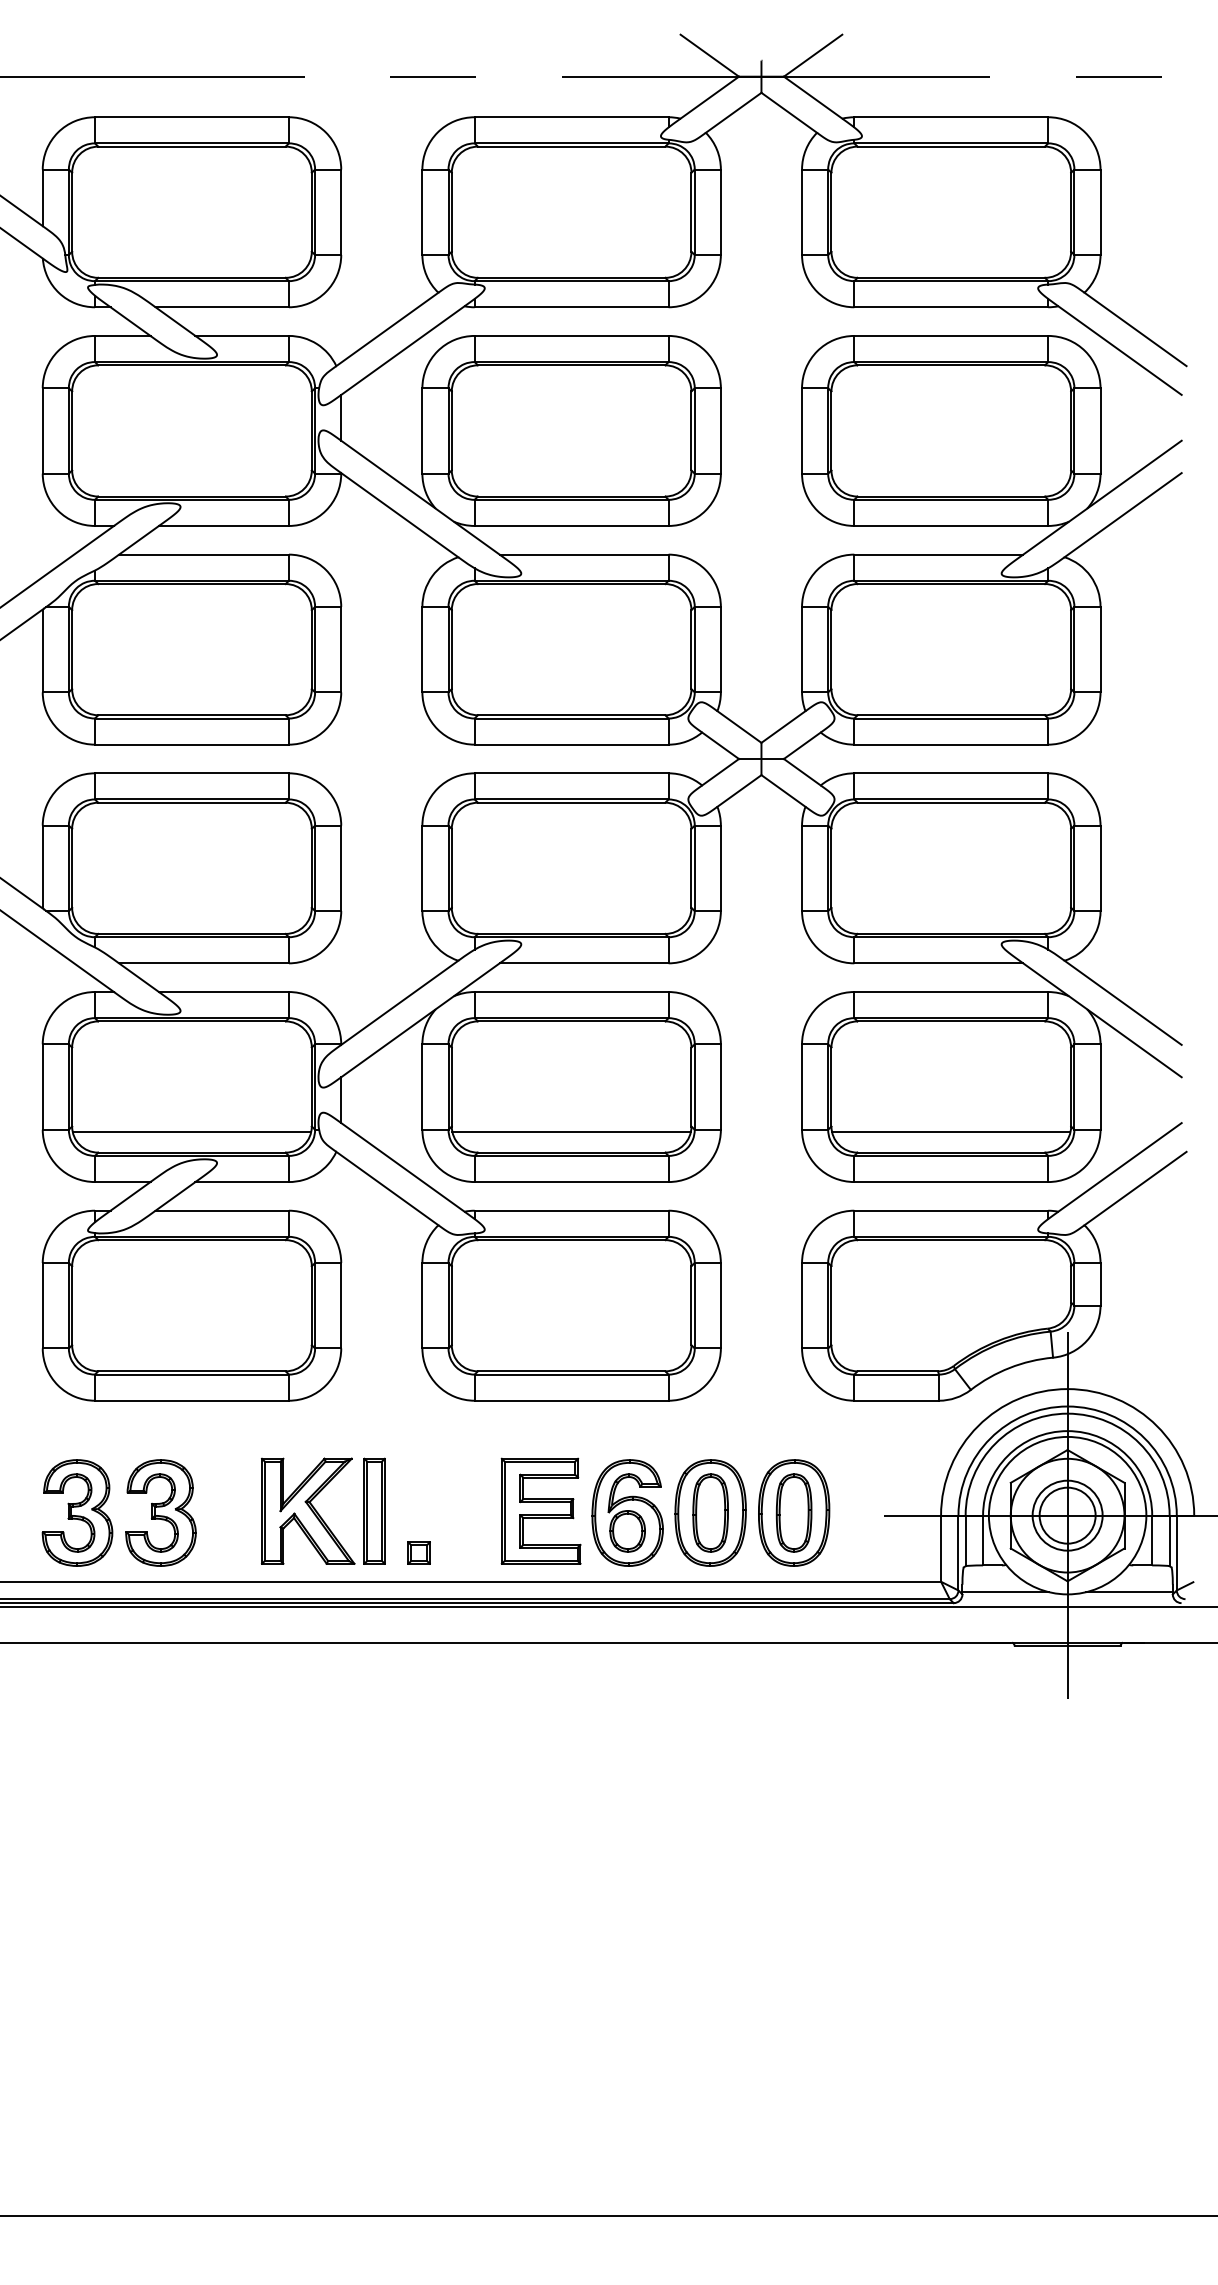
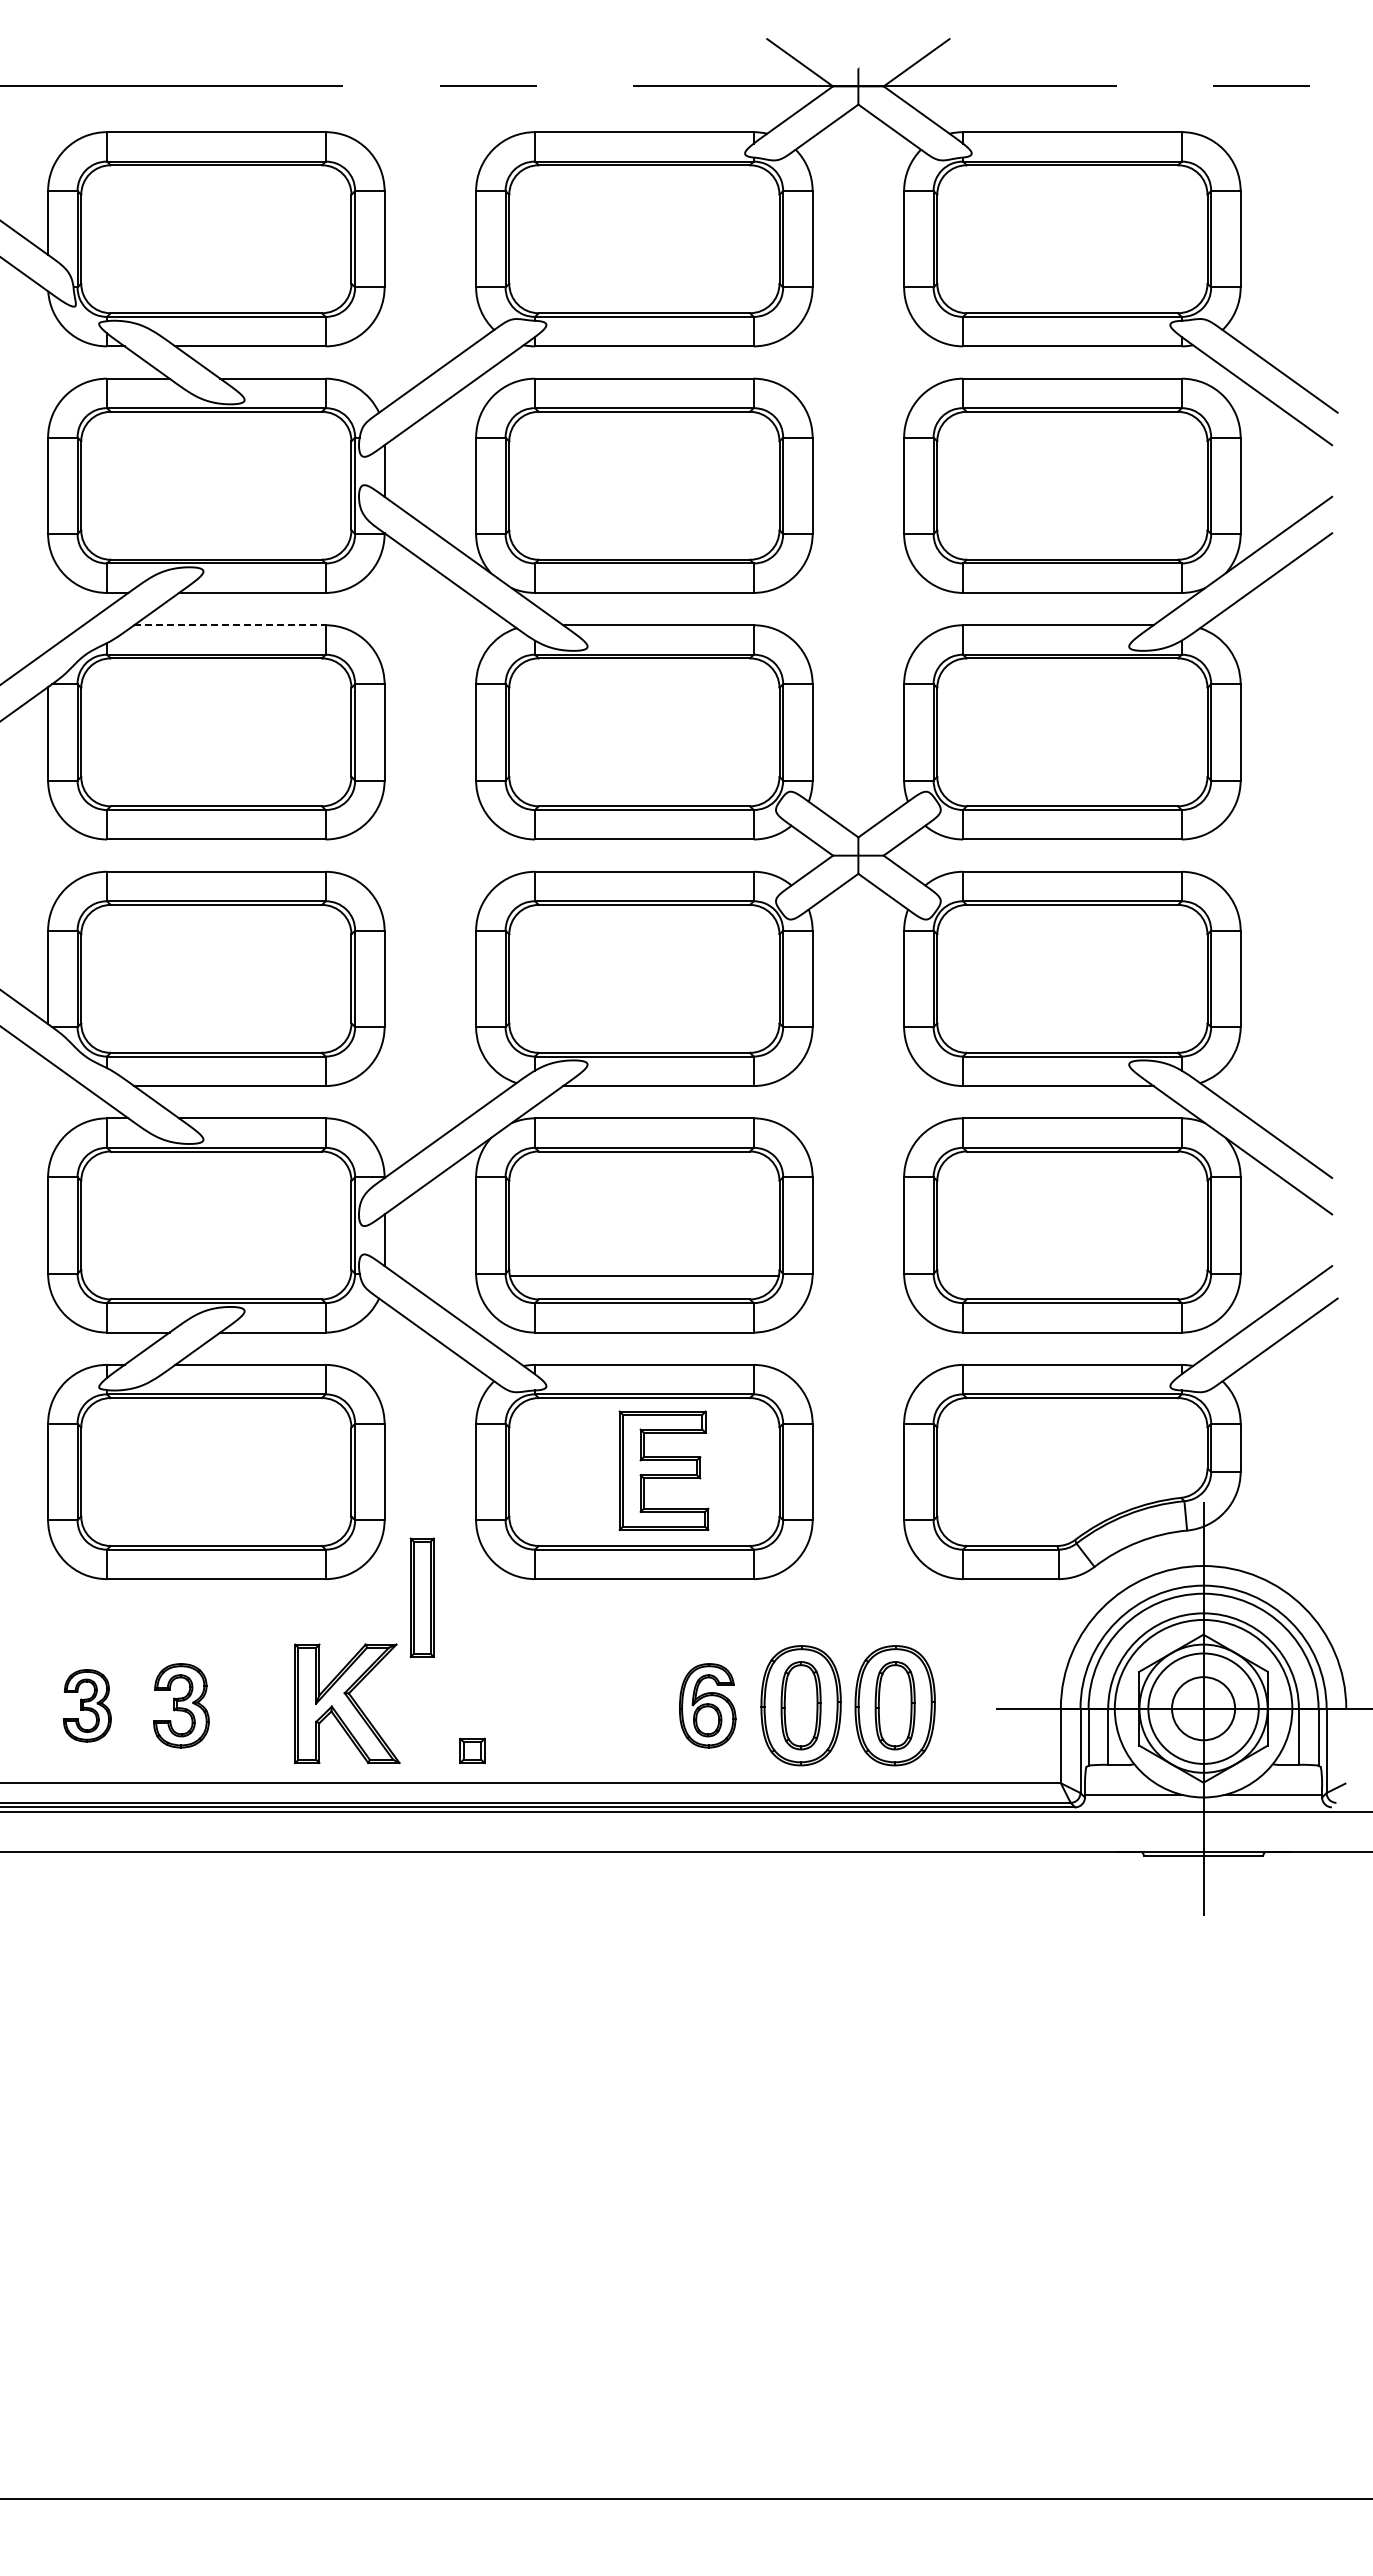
line: (203, 554) -> (229, 625), solid -> dashed
line: (192, 1132) -> (216, 1276), removed
line: (951, 1132) -> (1072, 1276), removed
part: (373, 1511) -> (421, 1597), moved
part: (540, 1511) -> (663, 1470), moved
part: (77, 1512) -> (87, 1705), size x0.6
part: (161, 1512) -> (181, 1705), size x0.7
part: (627, 1512) -> (707, 1705), size x0.7
circle: (1067, 1515) -> (1203, 1708), size x1.4

